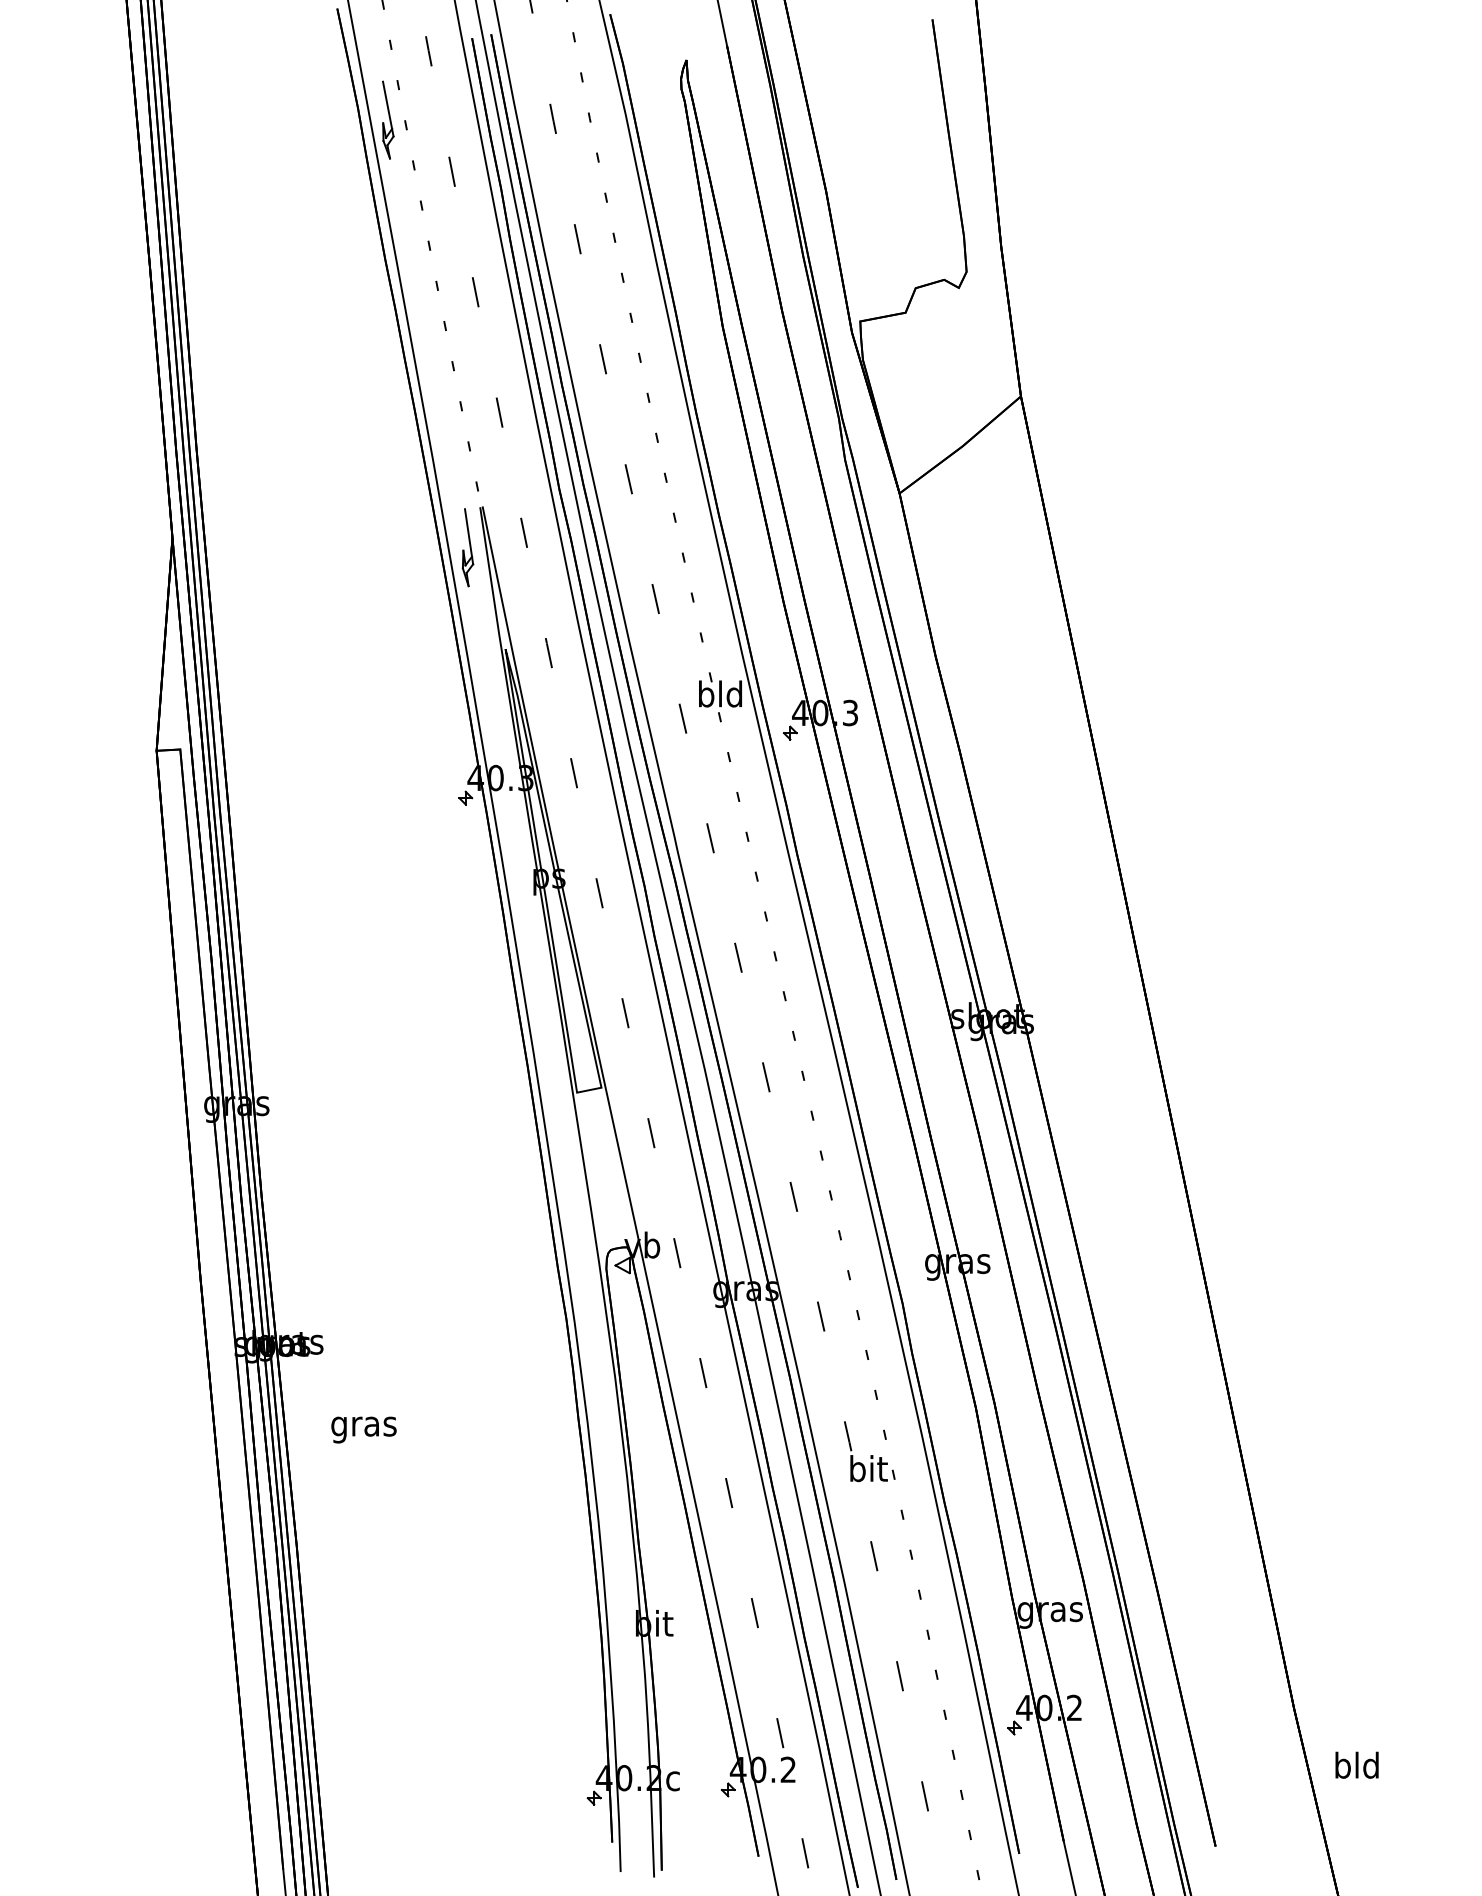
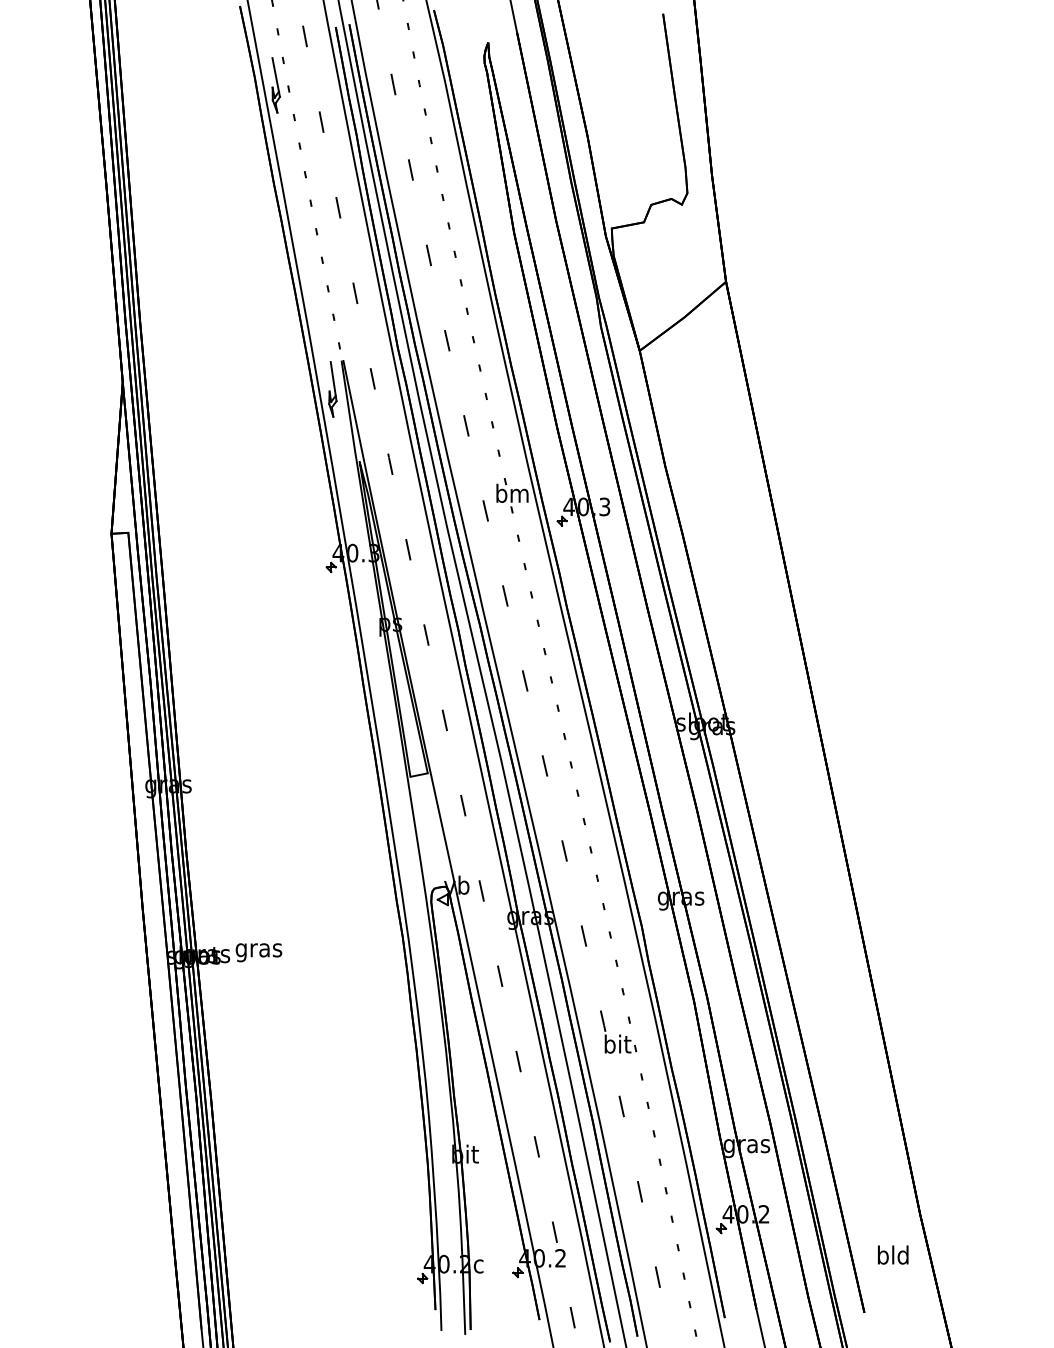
text: (720, 693) -> (512, 493), bld -> bm
text: (363, 1429) -> (258, 952), moved
text: (1356, 1764) -> (892, 1254), moved

